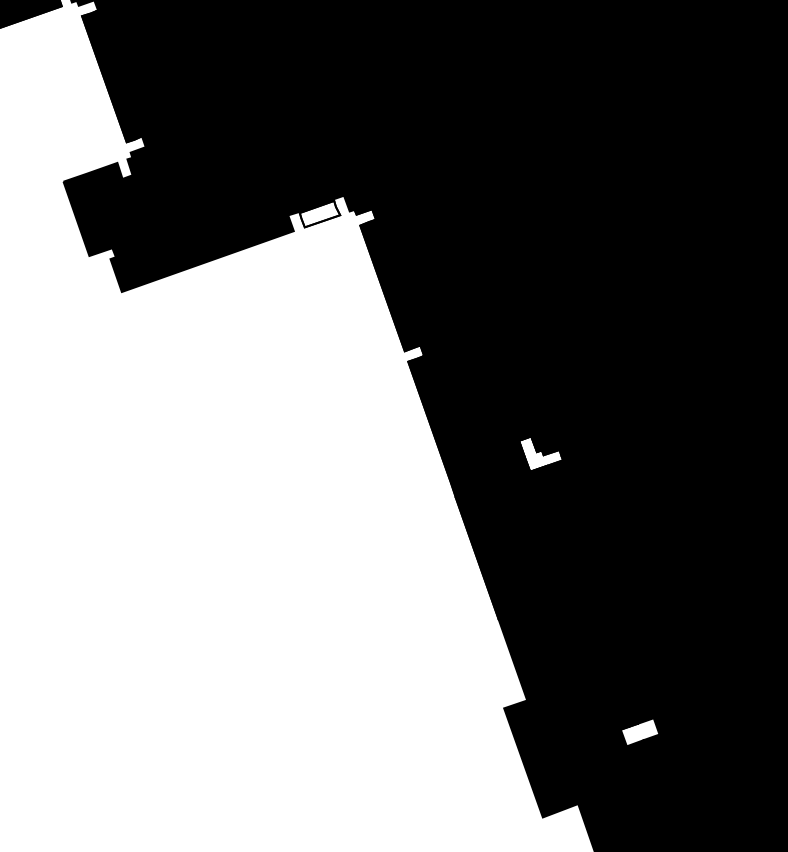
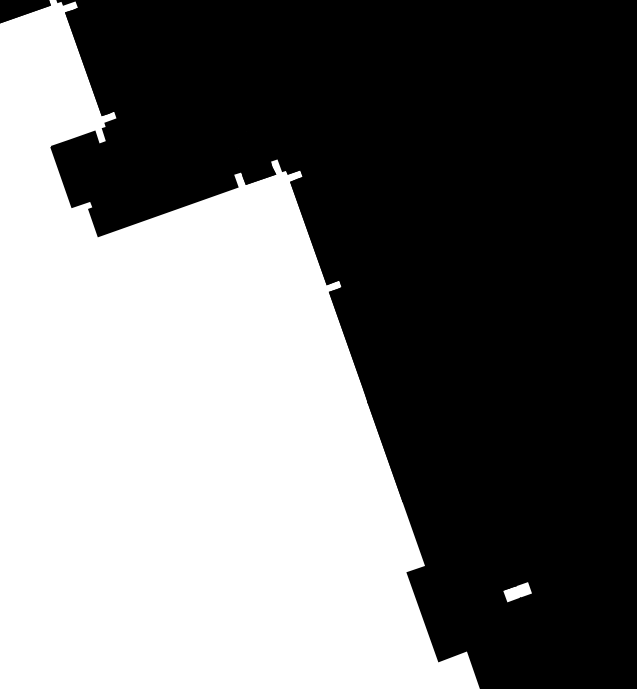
fill: (319, 213) -> (258, 172), added
fill: (541, 453) -> (437, 366), added

